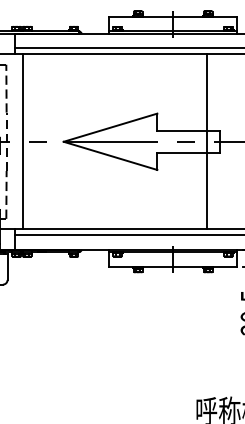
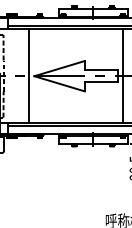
line: (23, 142) -> (29, 76), moved
line: (207, 142) -> (123, 76), moved

